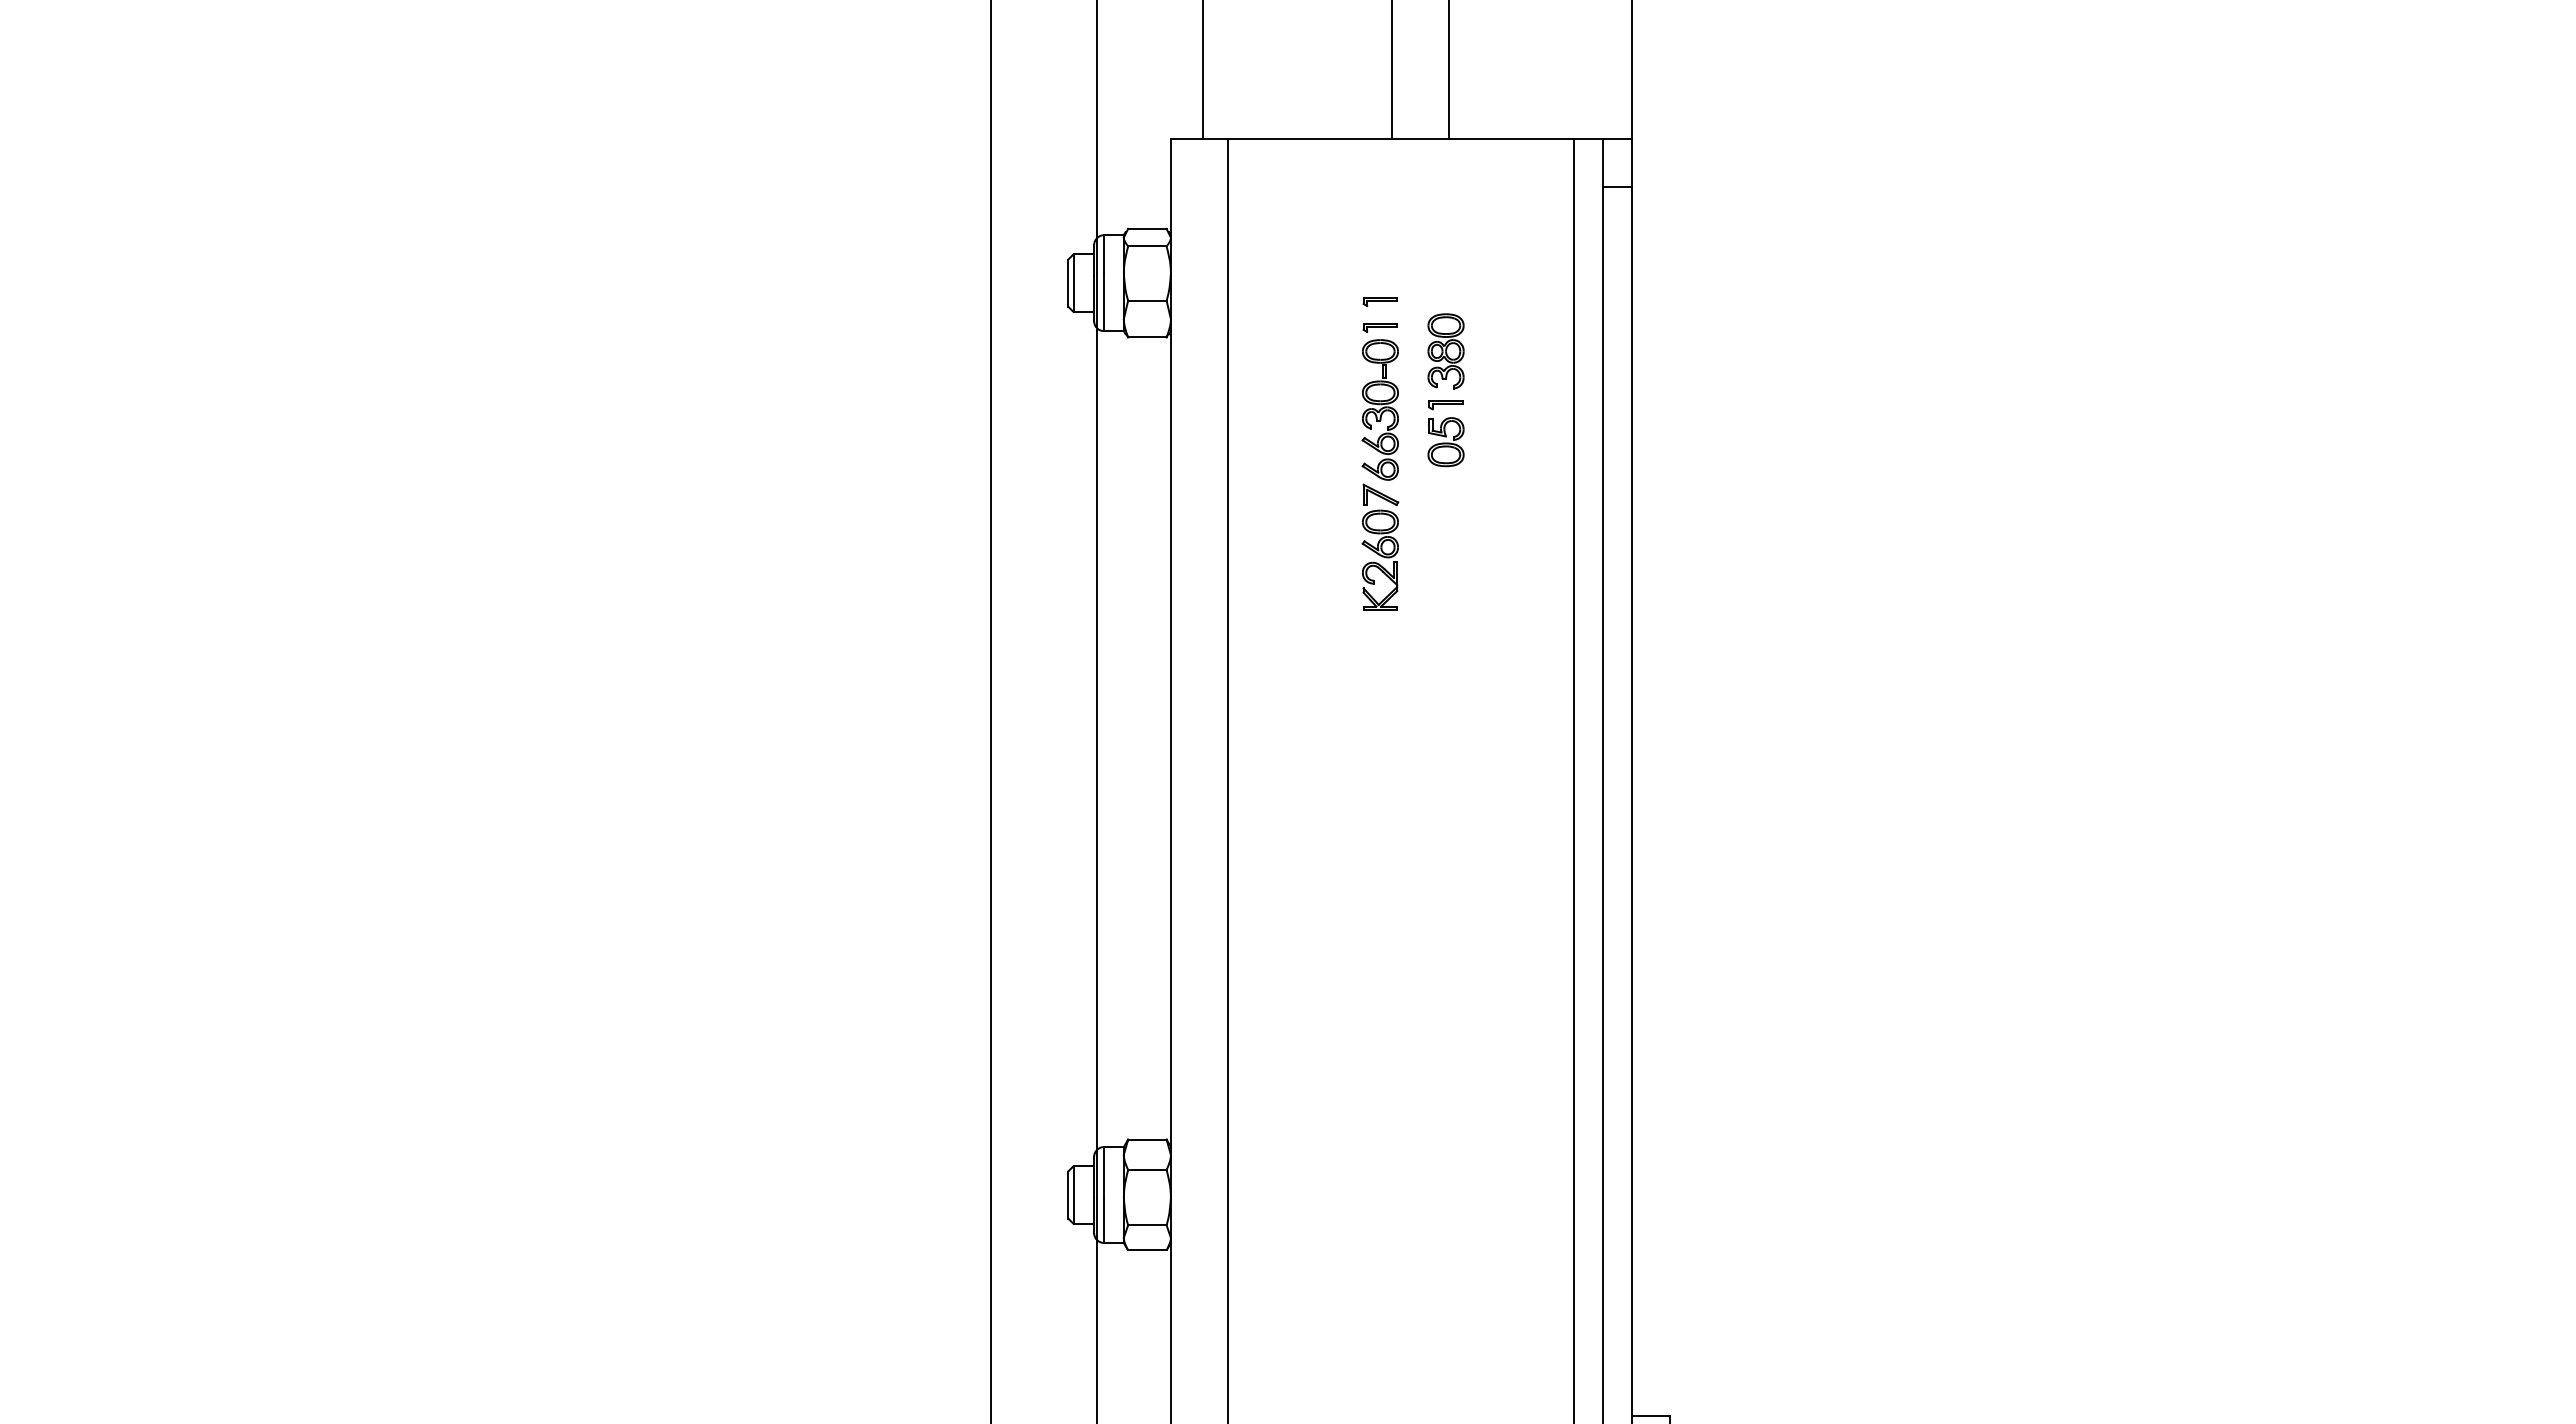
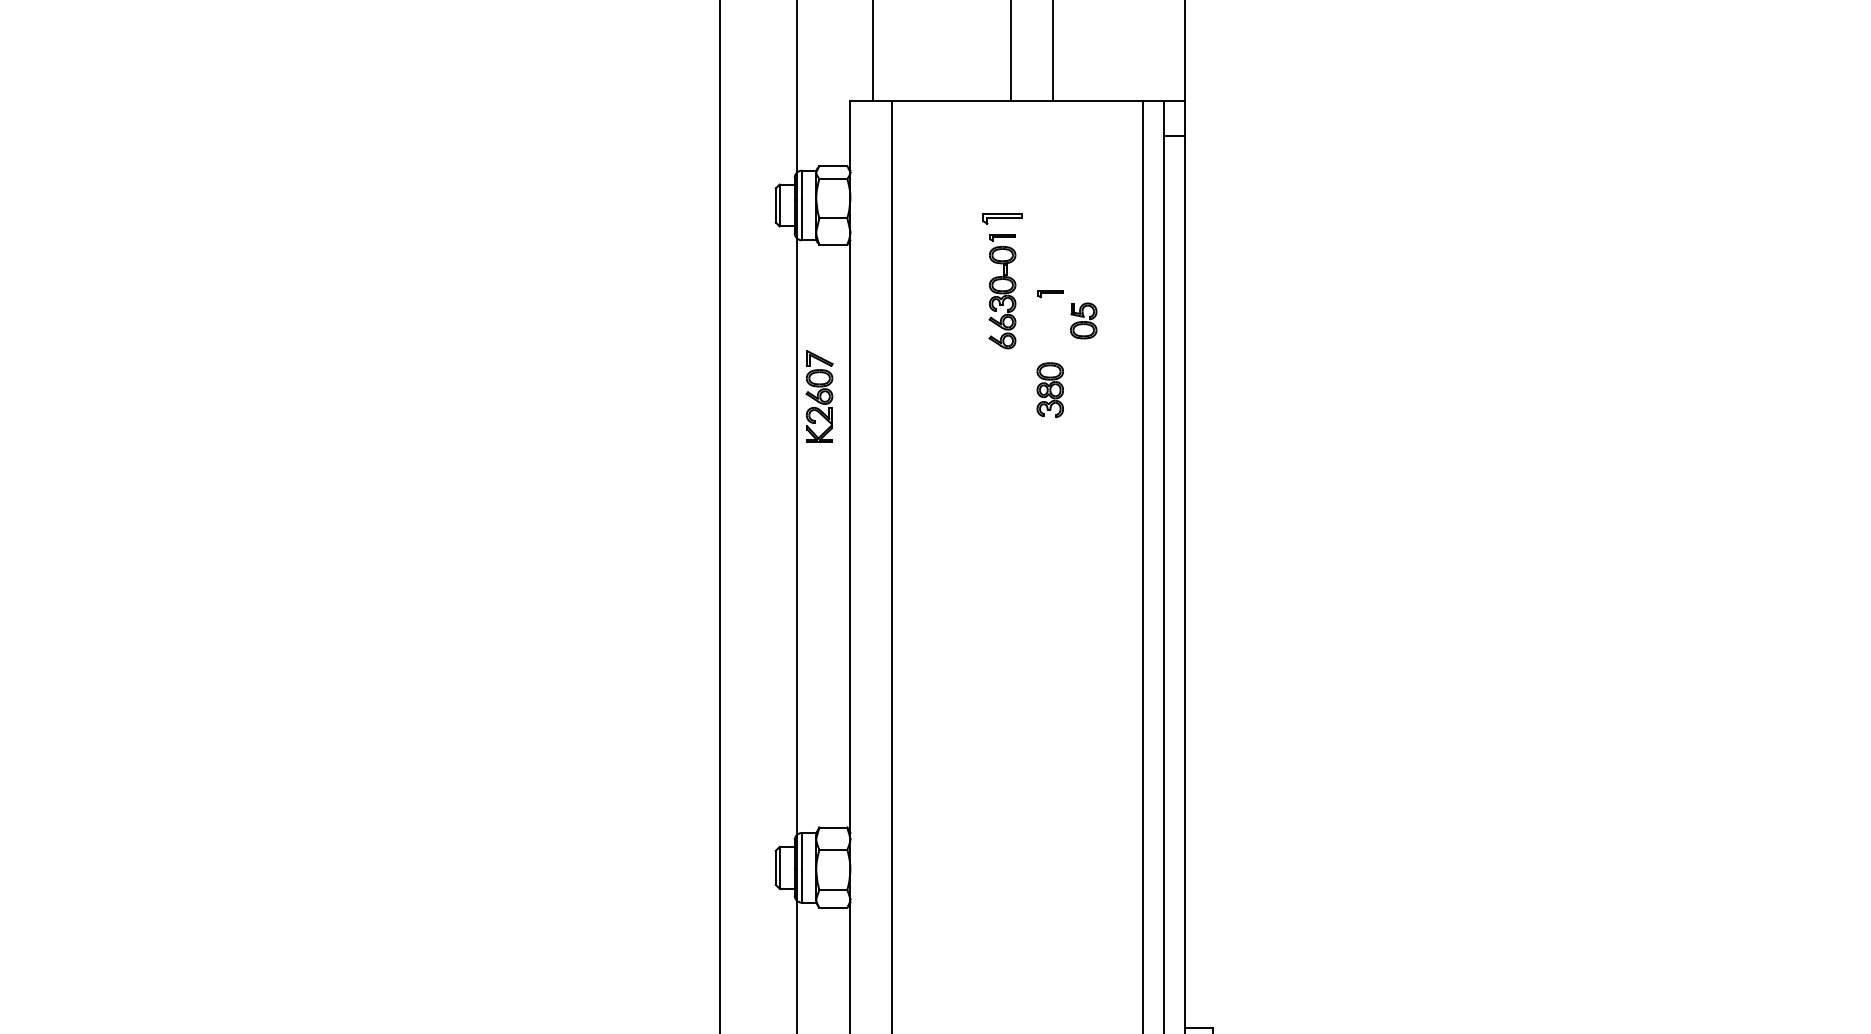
part: (1379, 302) -> (1001, 219), size x1.6
part: (1445, 351) -> (1049, 390), moved
part: (1445, 442) -> (1083, 321), moved
part: (1380, 546) -> (819, 396), moved

